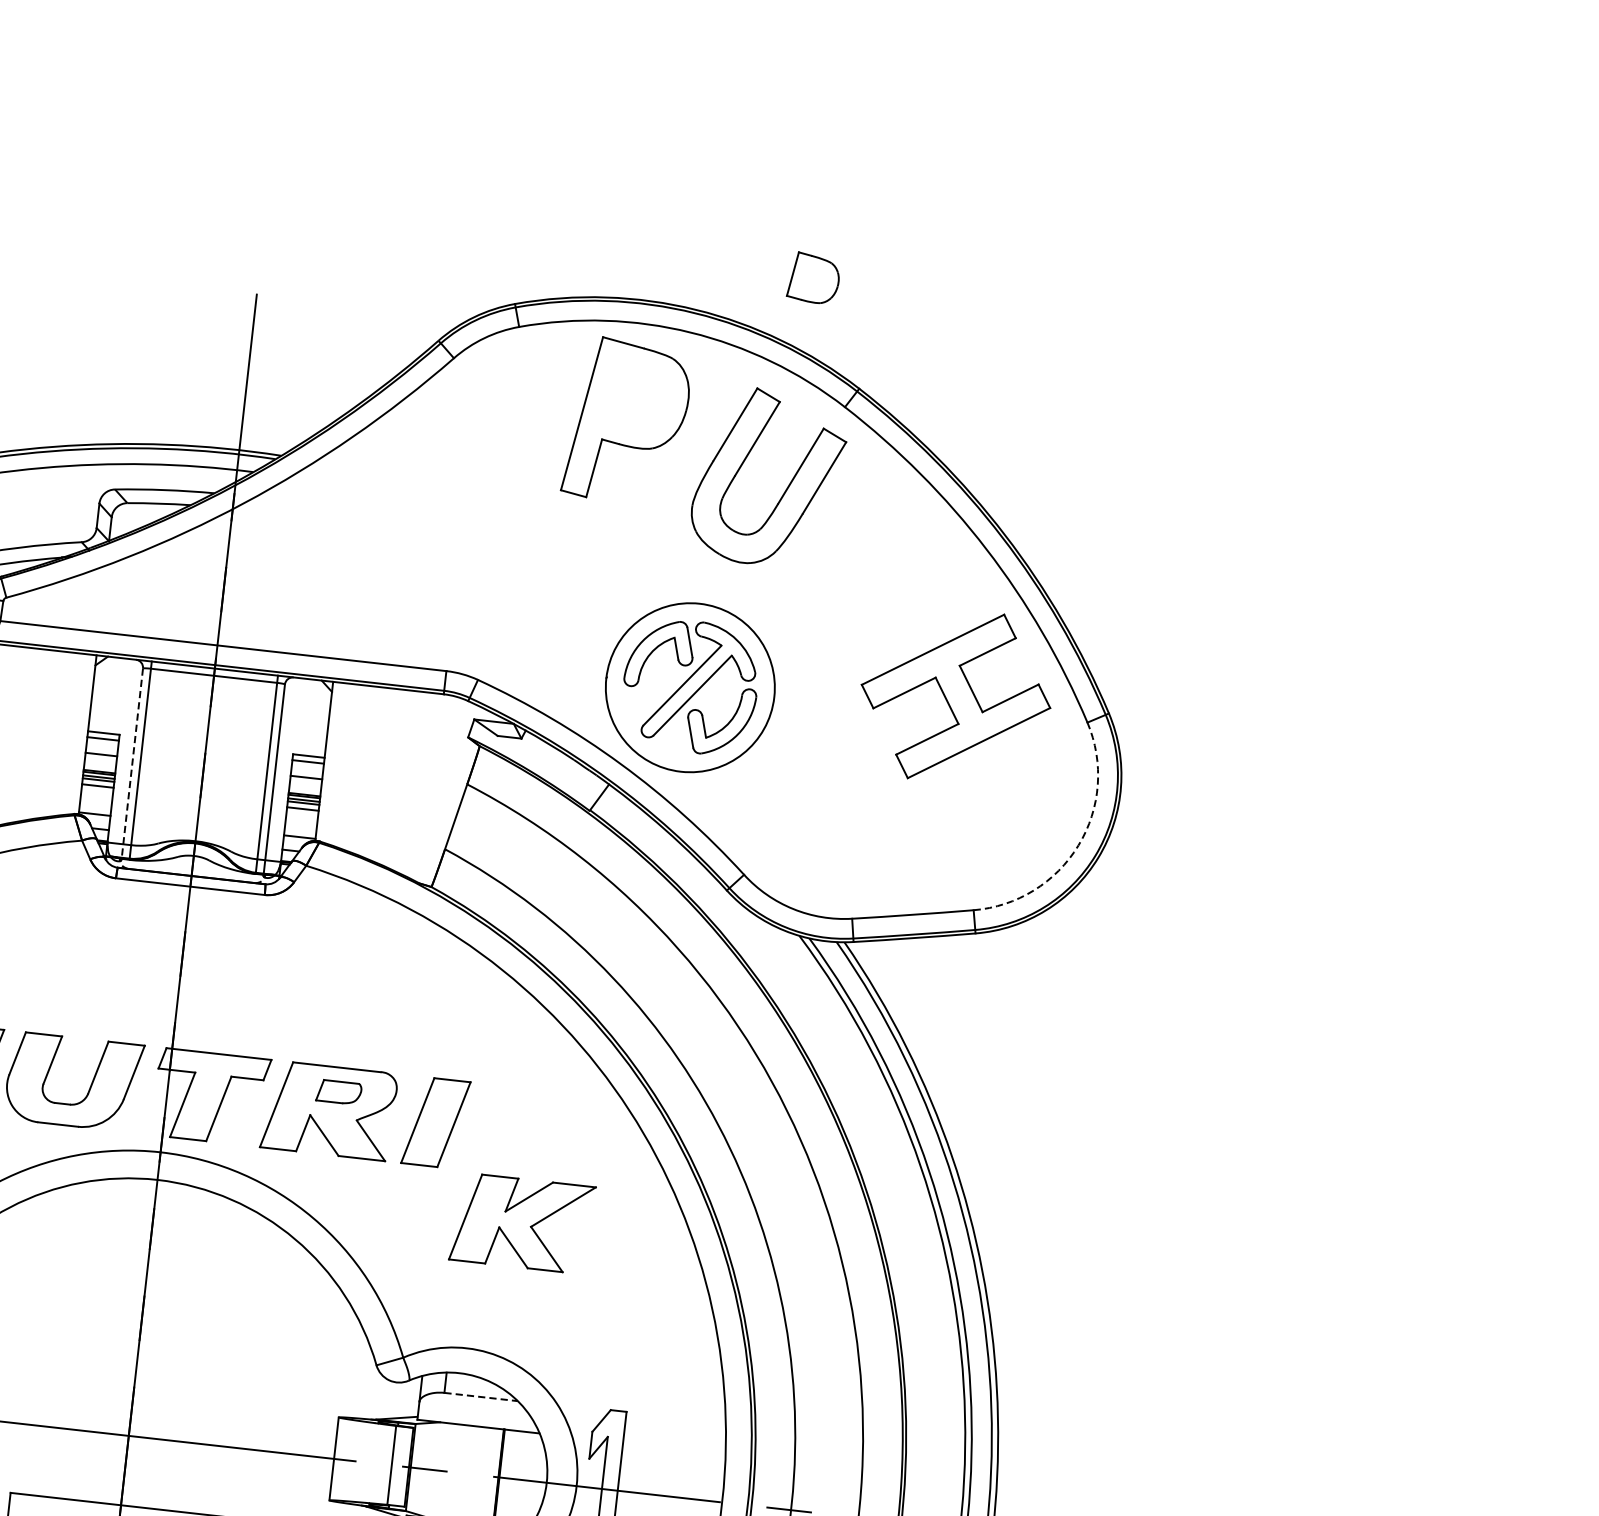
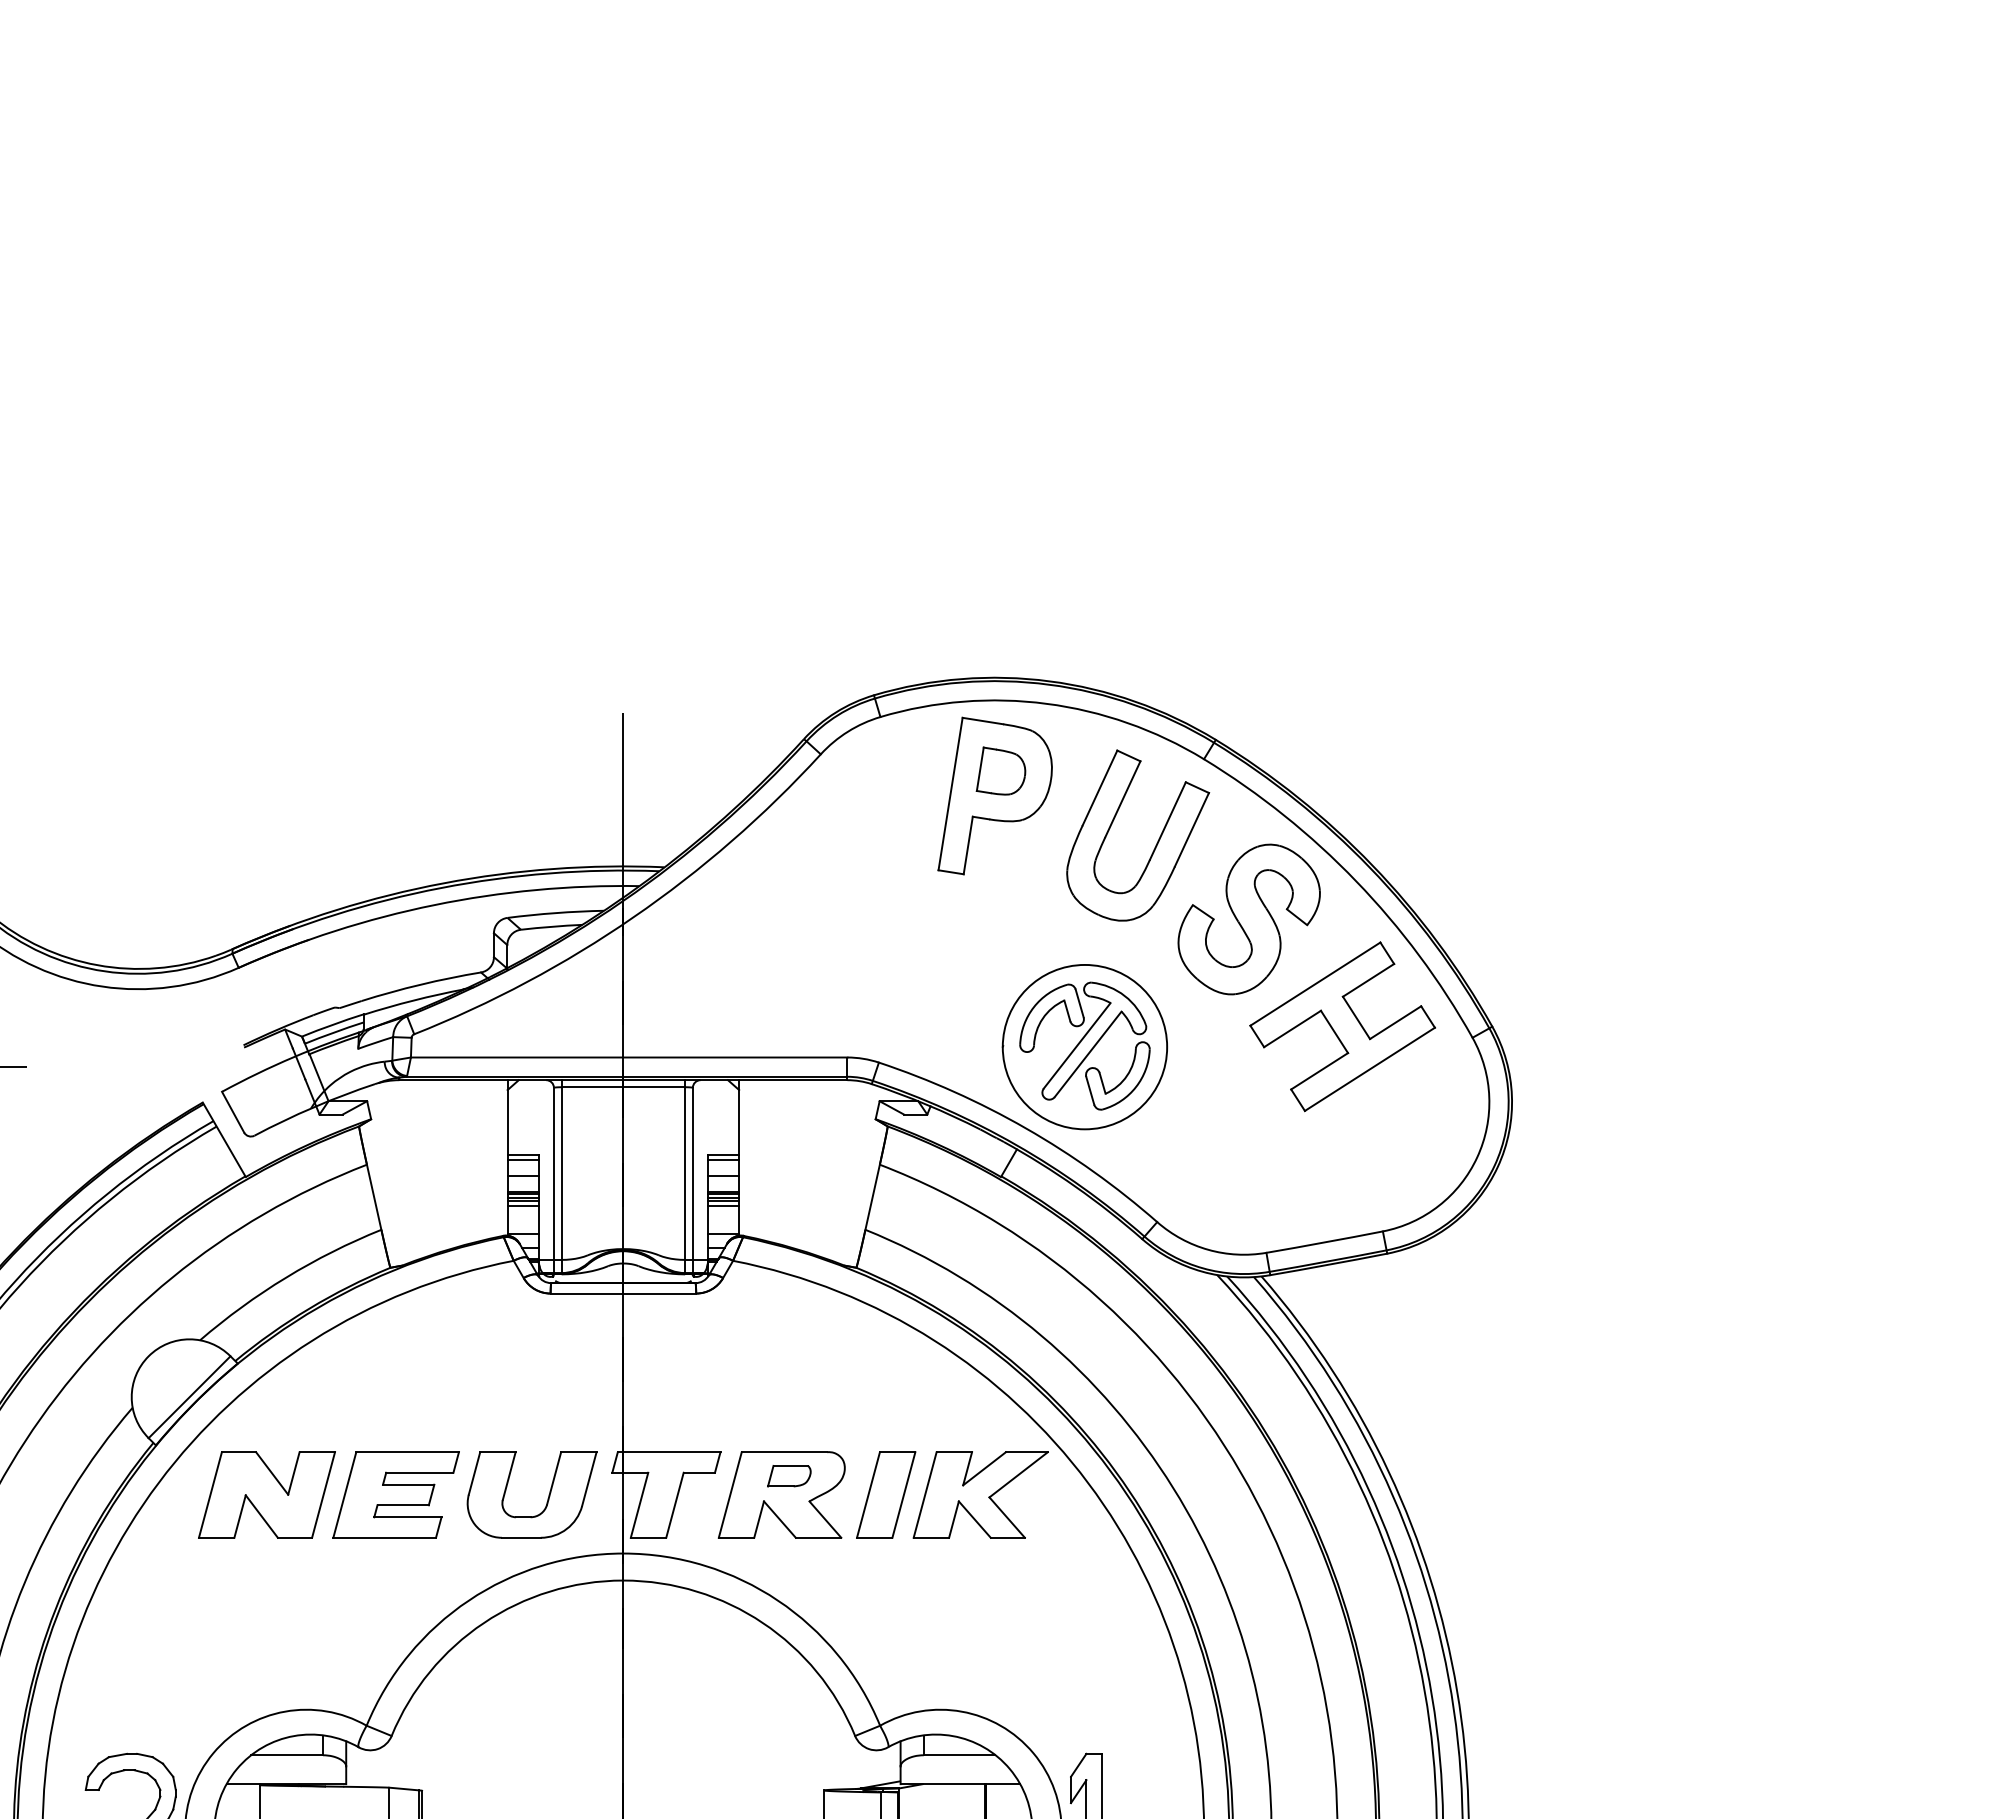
part: (813, 277) -> (1000, 770), moved
part: (872, 576) -> (1248, 919), added
line: (131, 763) -> (553, 1180), dashed -> solid
arc: (1078, 845) -> (1477, 1157), dashed -> solid
part: (522, 1222) -> (980, 1494), moved
line: (480, 1397) -> (959, 1755), dashed -> solid

